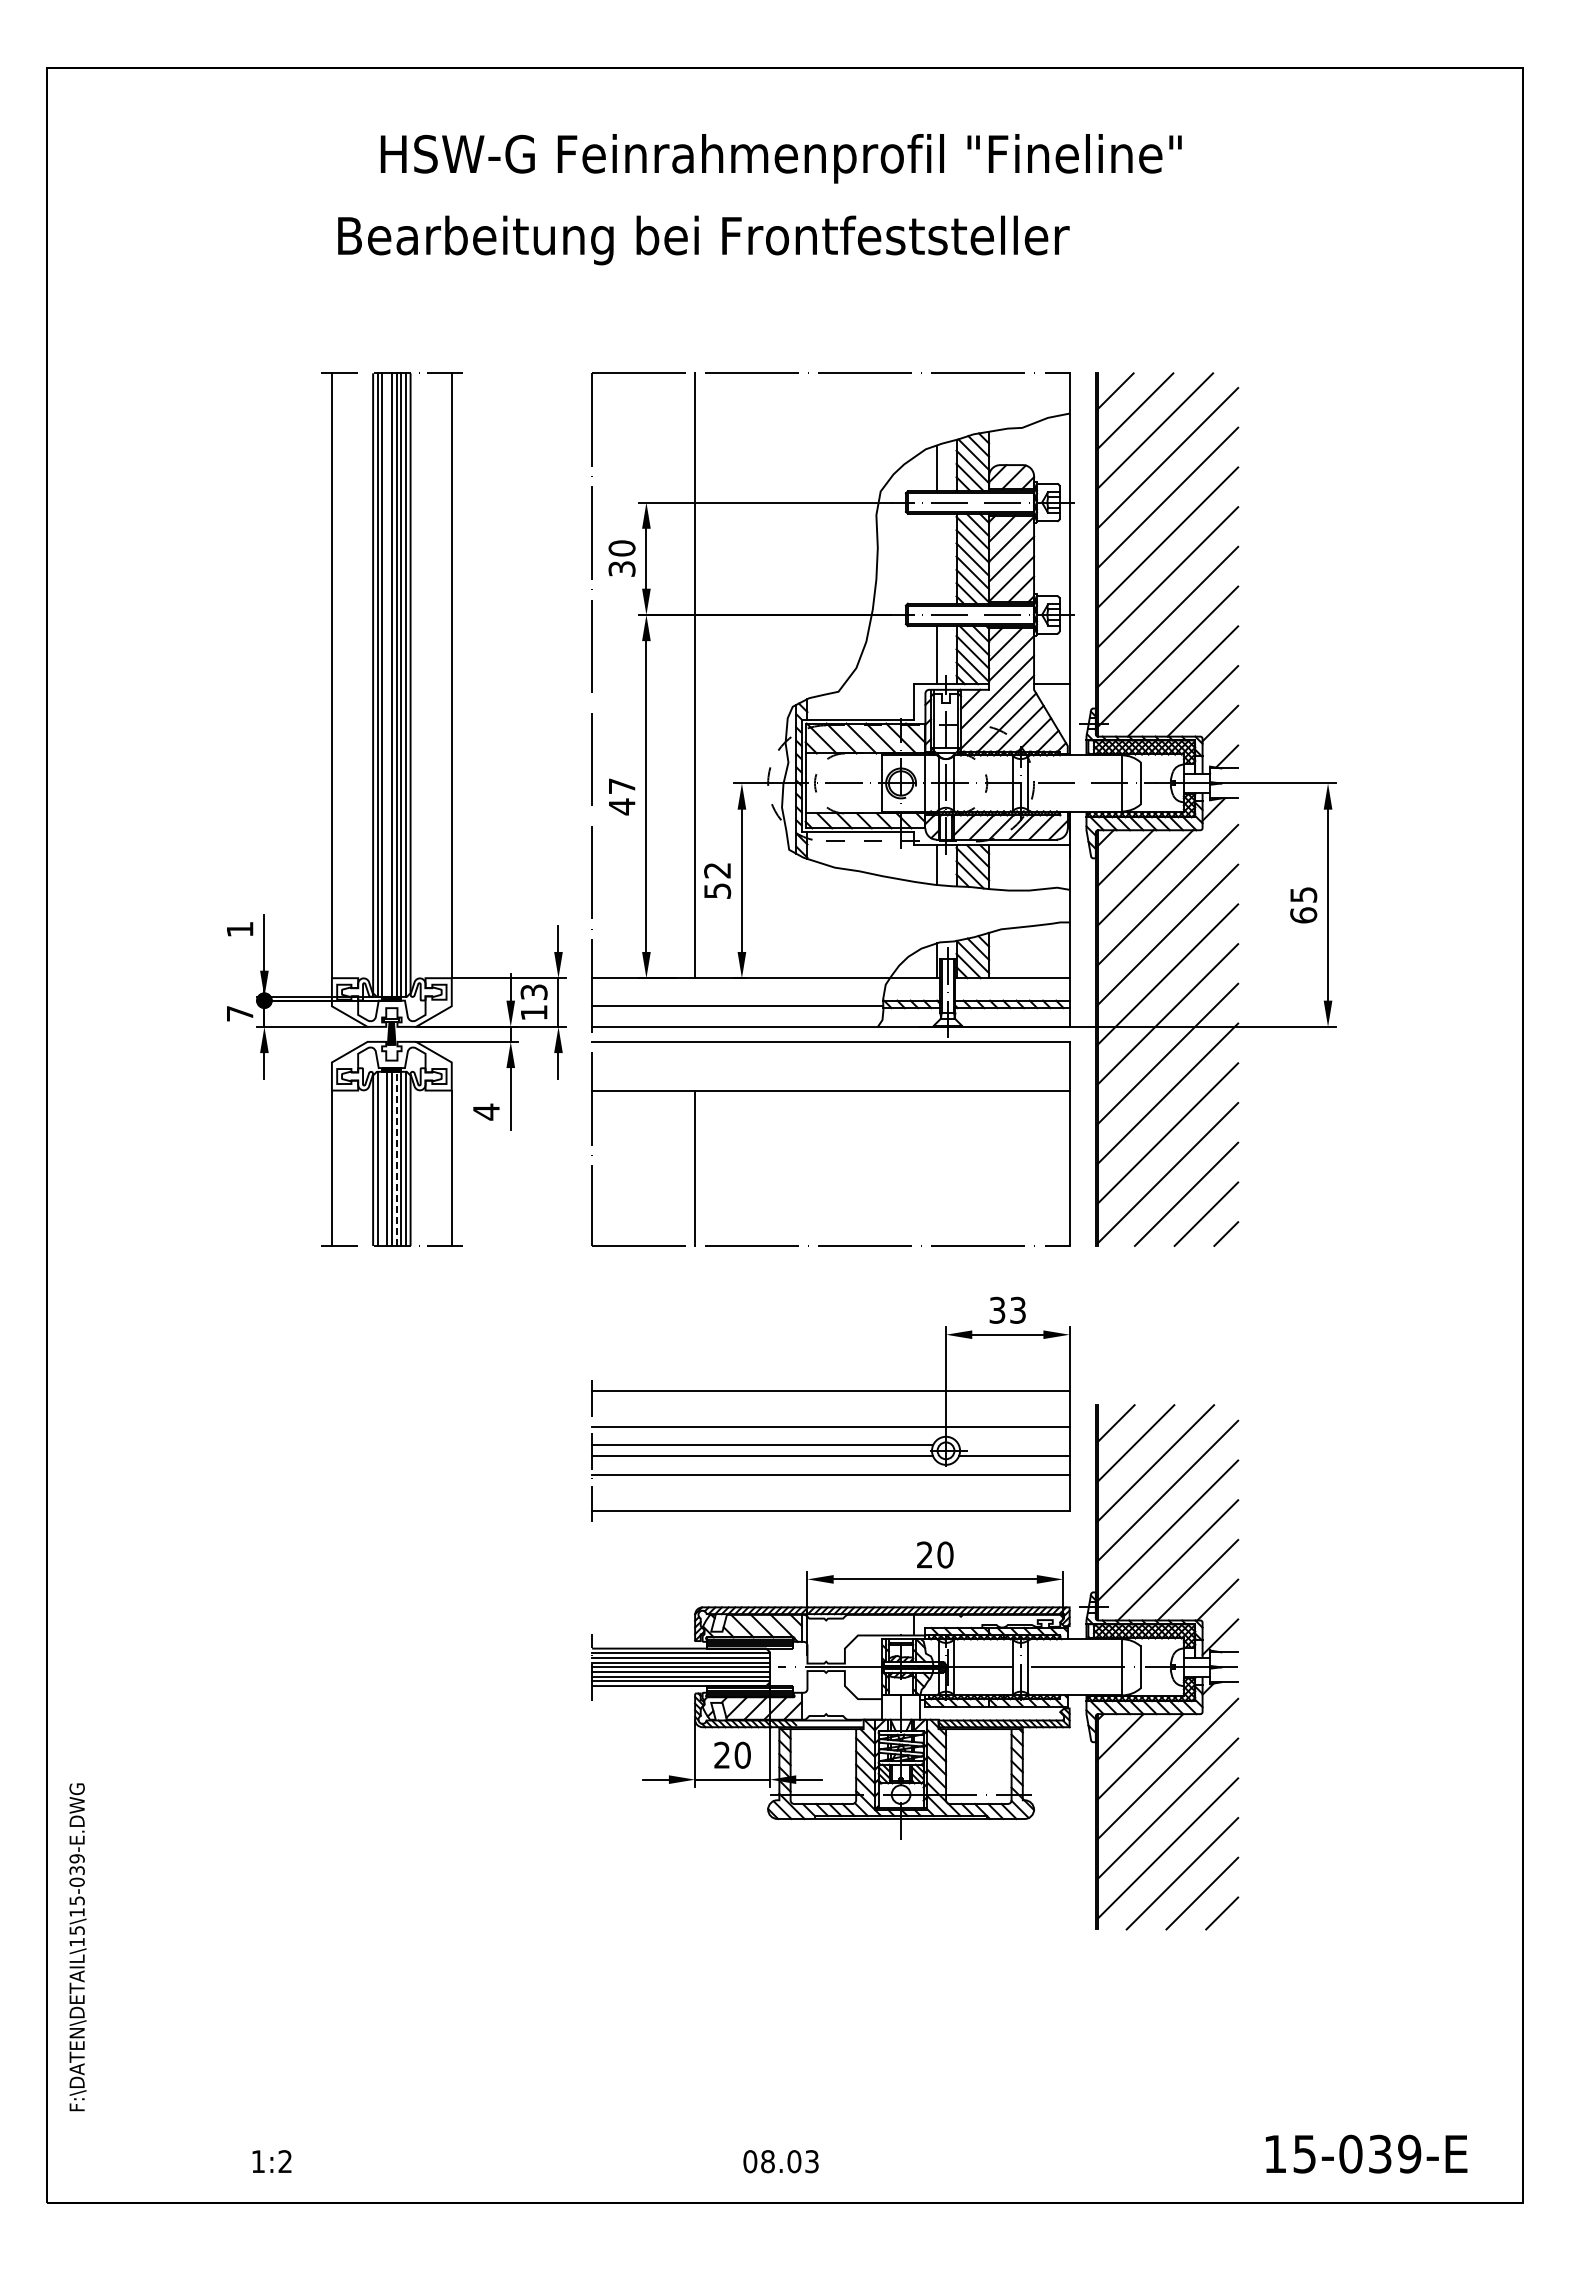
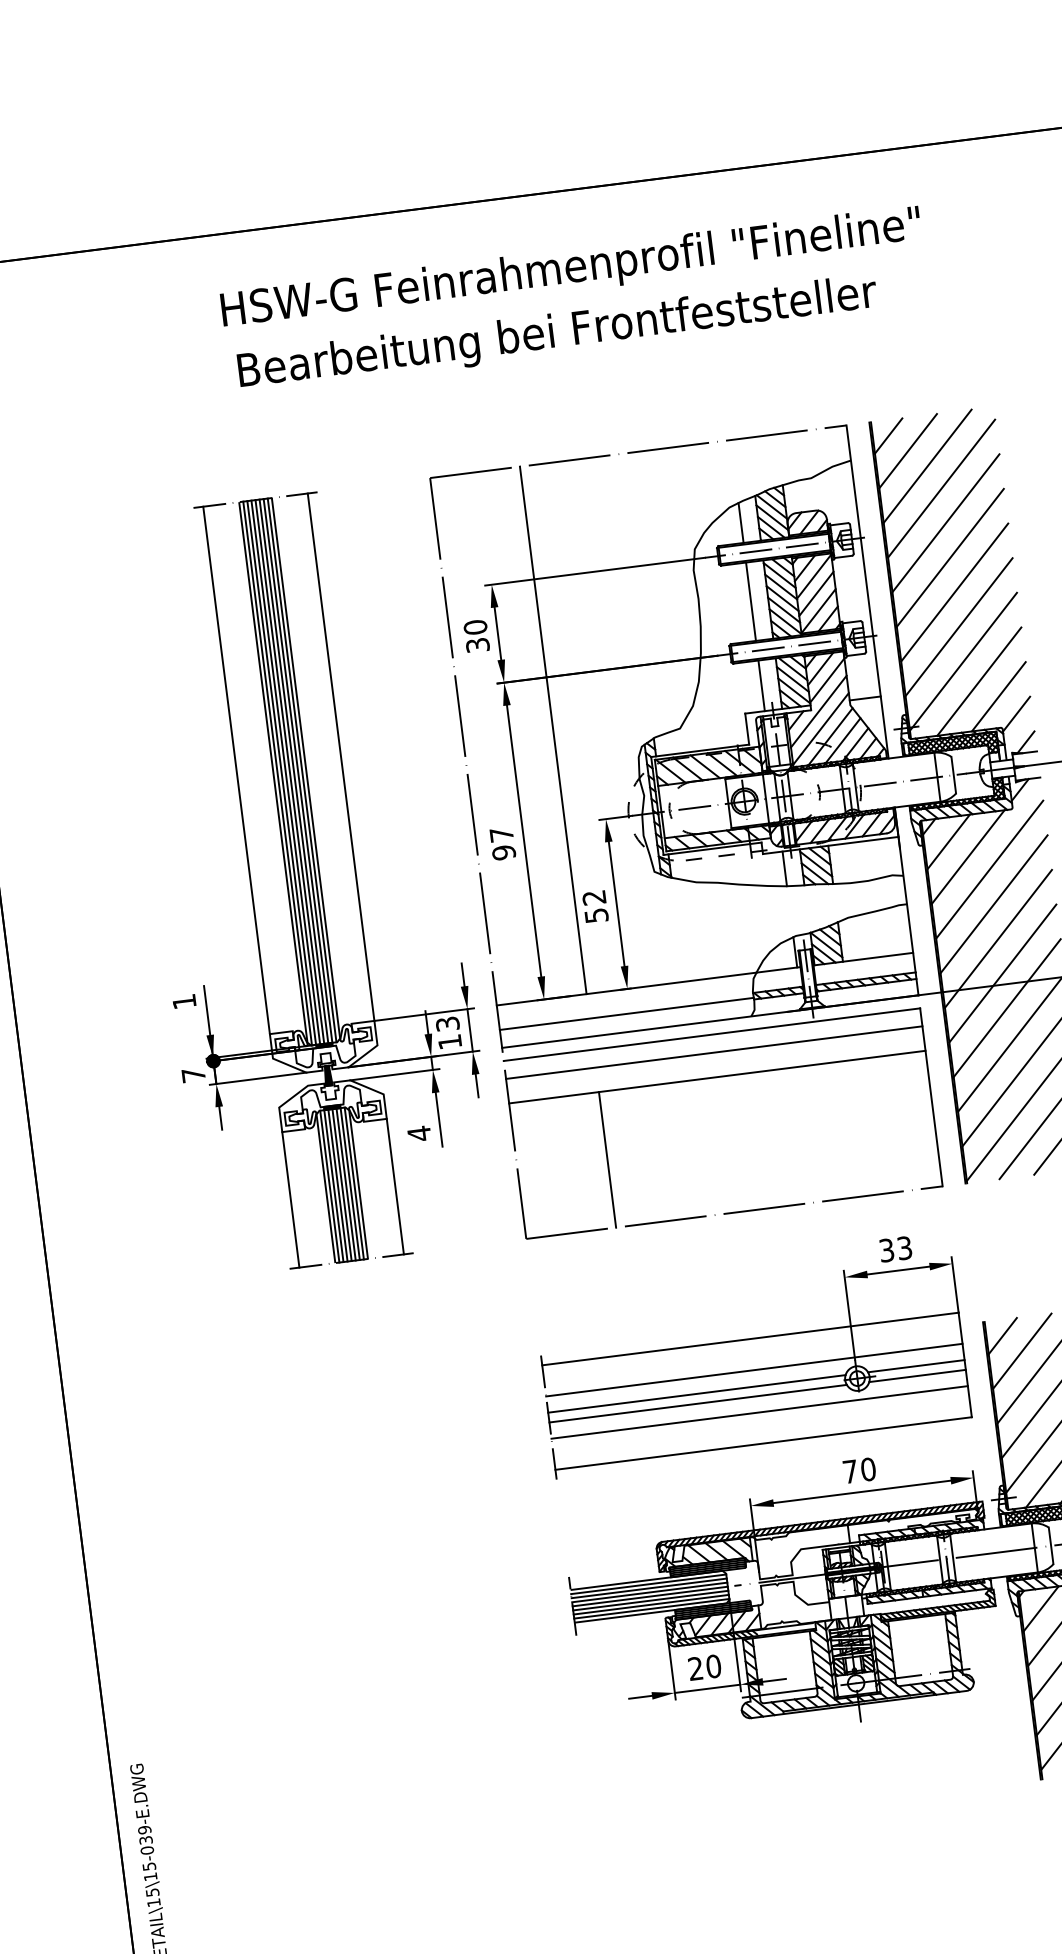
text: (703, 240) -> (557, 334), moved
line: (936, 558) -> (750, 601), added
line: (387, 684) -> (286, 771), added
text: (621, 806) -> (503, 852), 47 -> 97
line: (830, 1062) -> (713, 1052), added
line: (382, 1158) -> (333, 1185), added
line: (396, 1158) -> (346, 1184), dashed -> solid
line: (1013, 1445) -> (915, 1366), added
text: (924, 1554) -> (850, 1471), 20 -> 70

